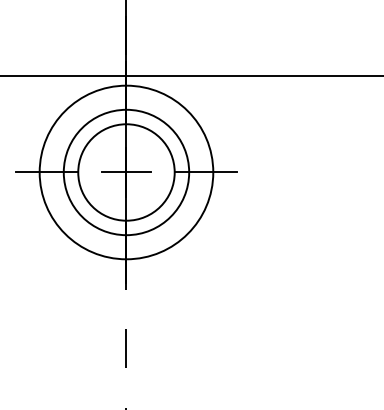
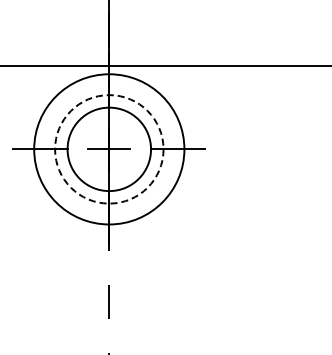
circle: (126, 172) -> (109, 149), solid -> dashed

